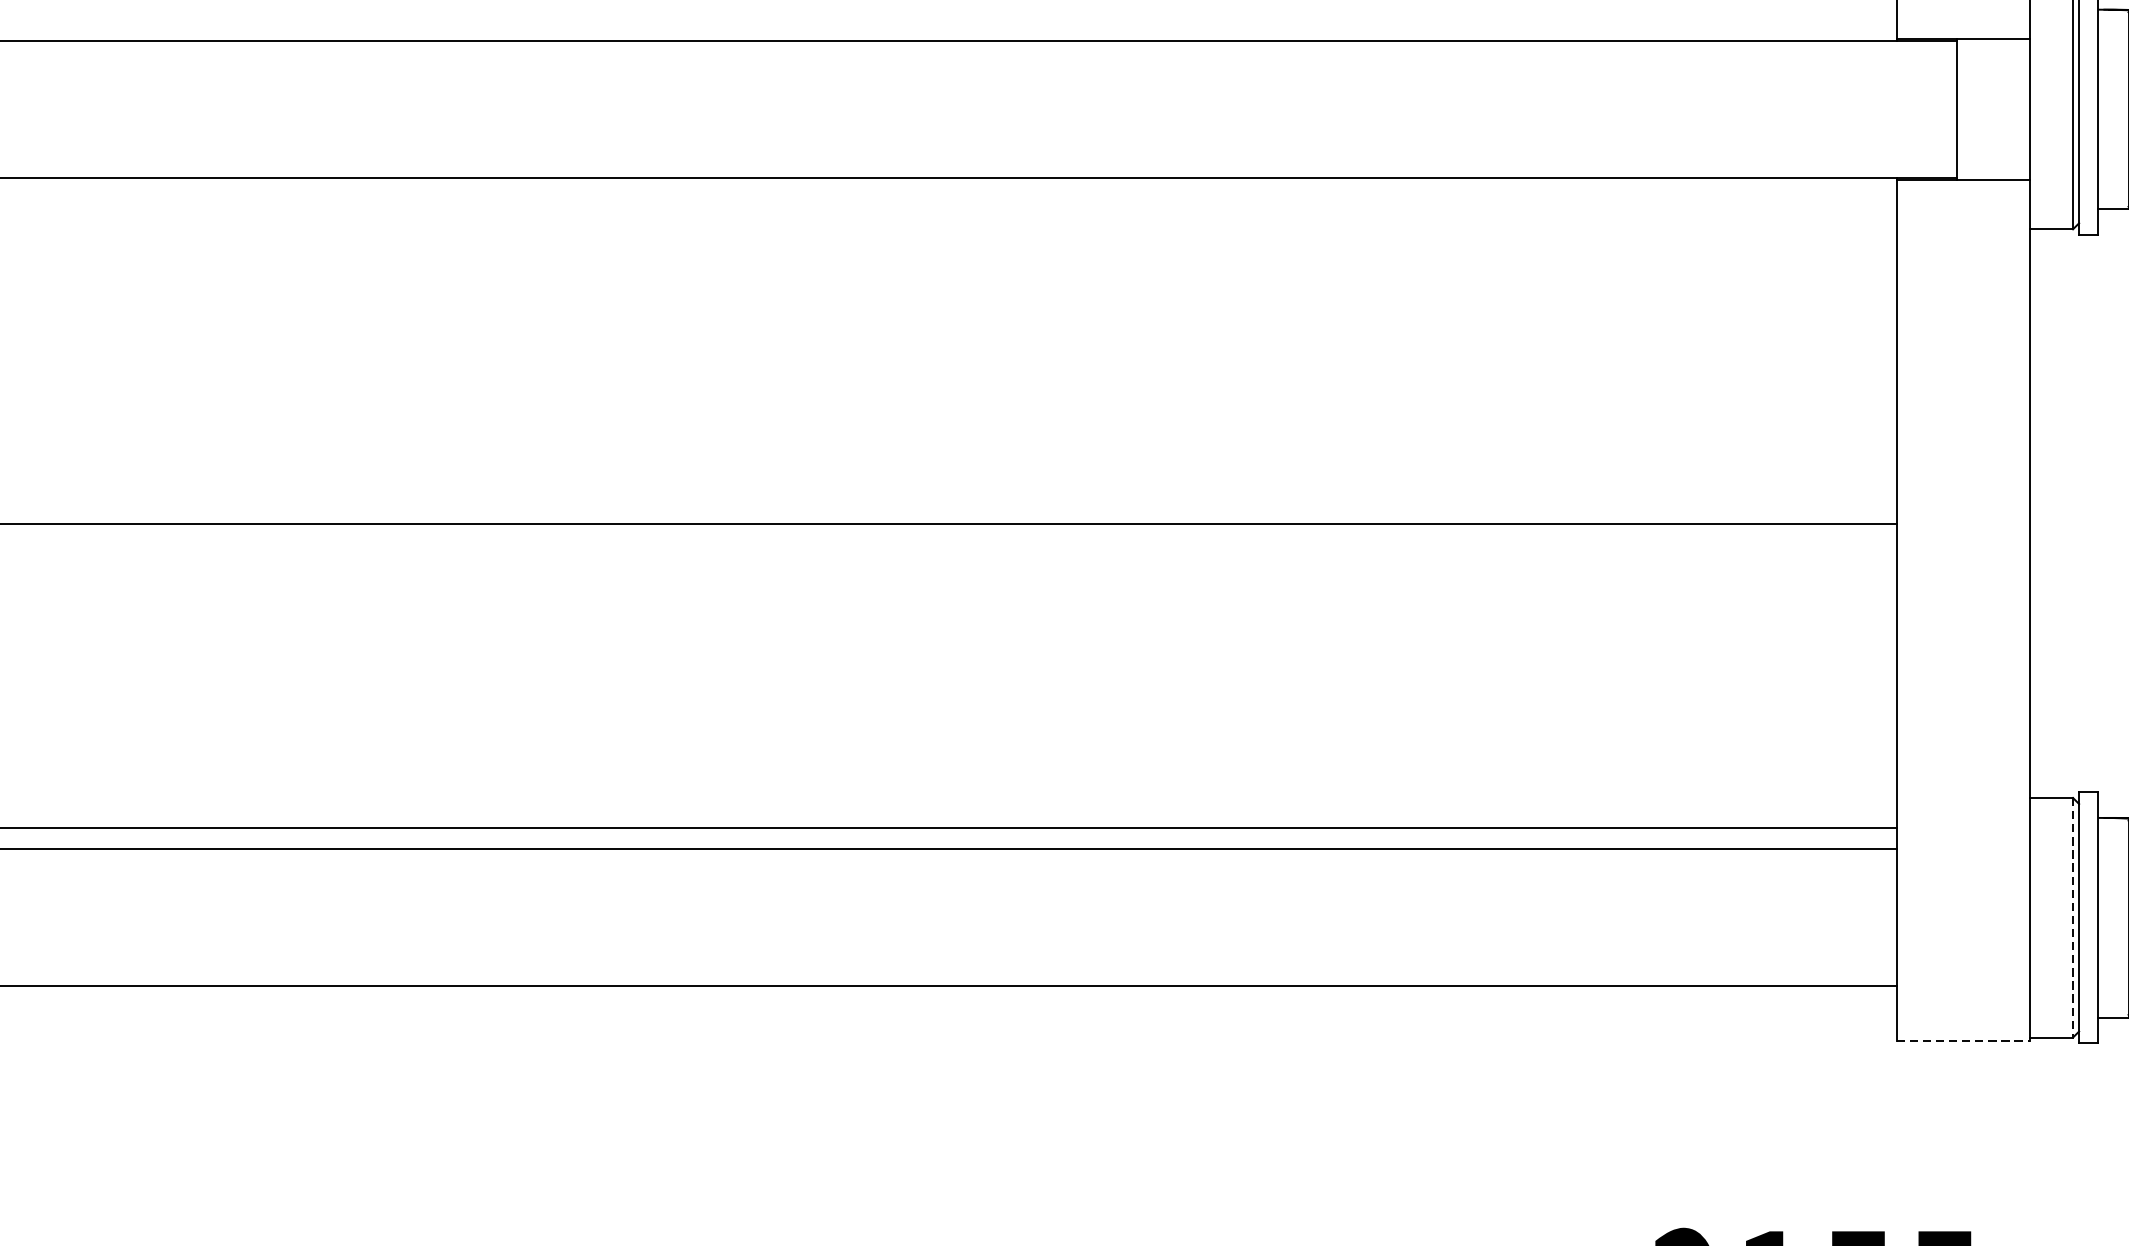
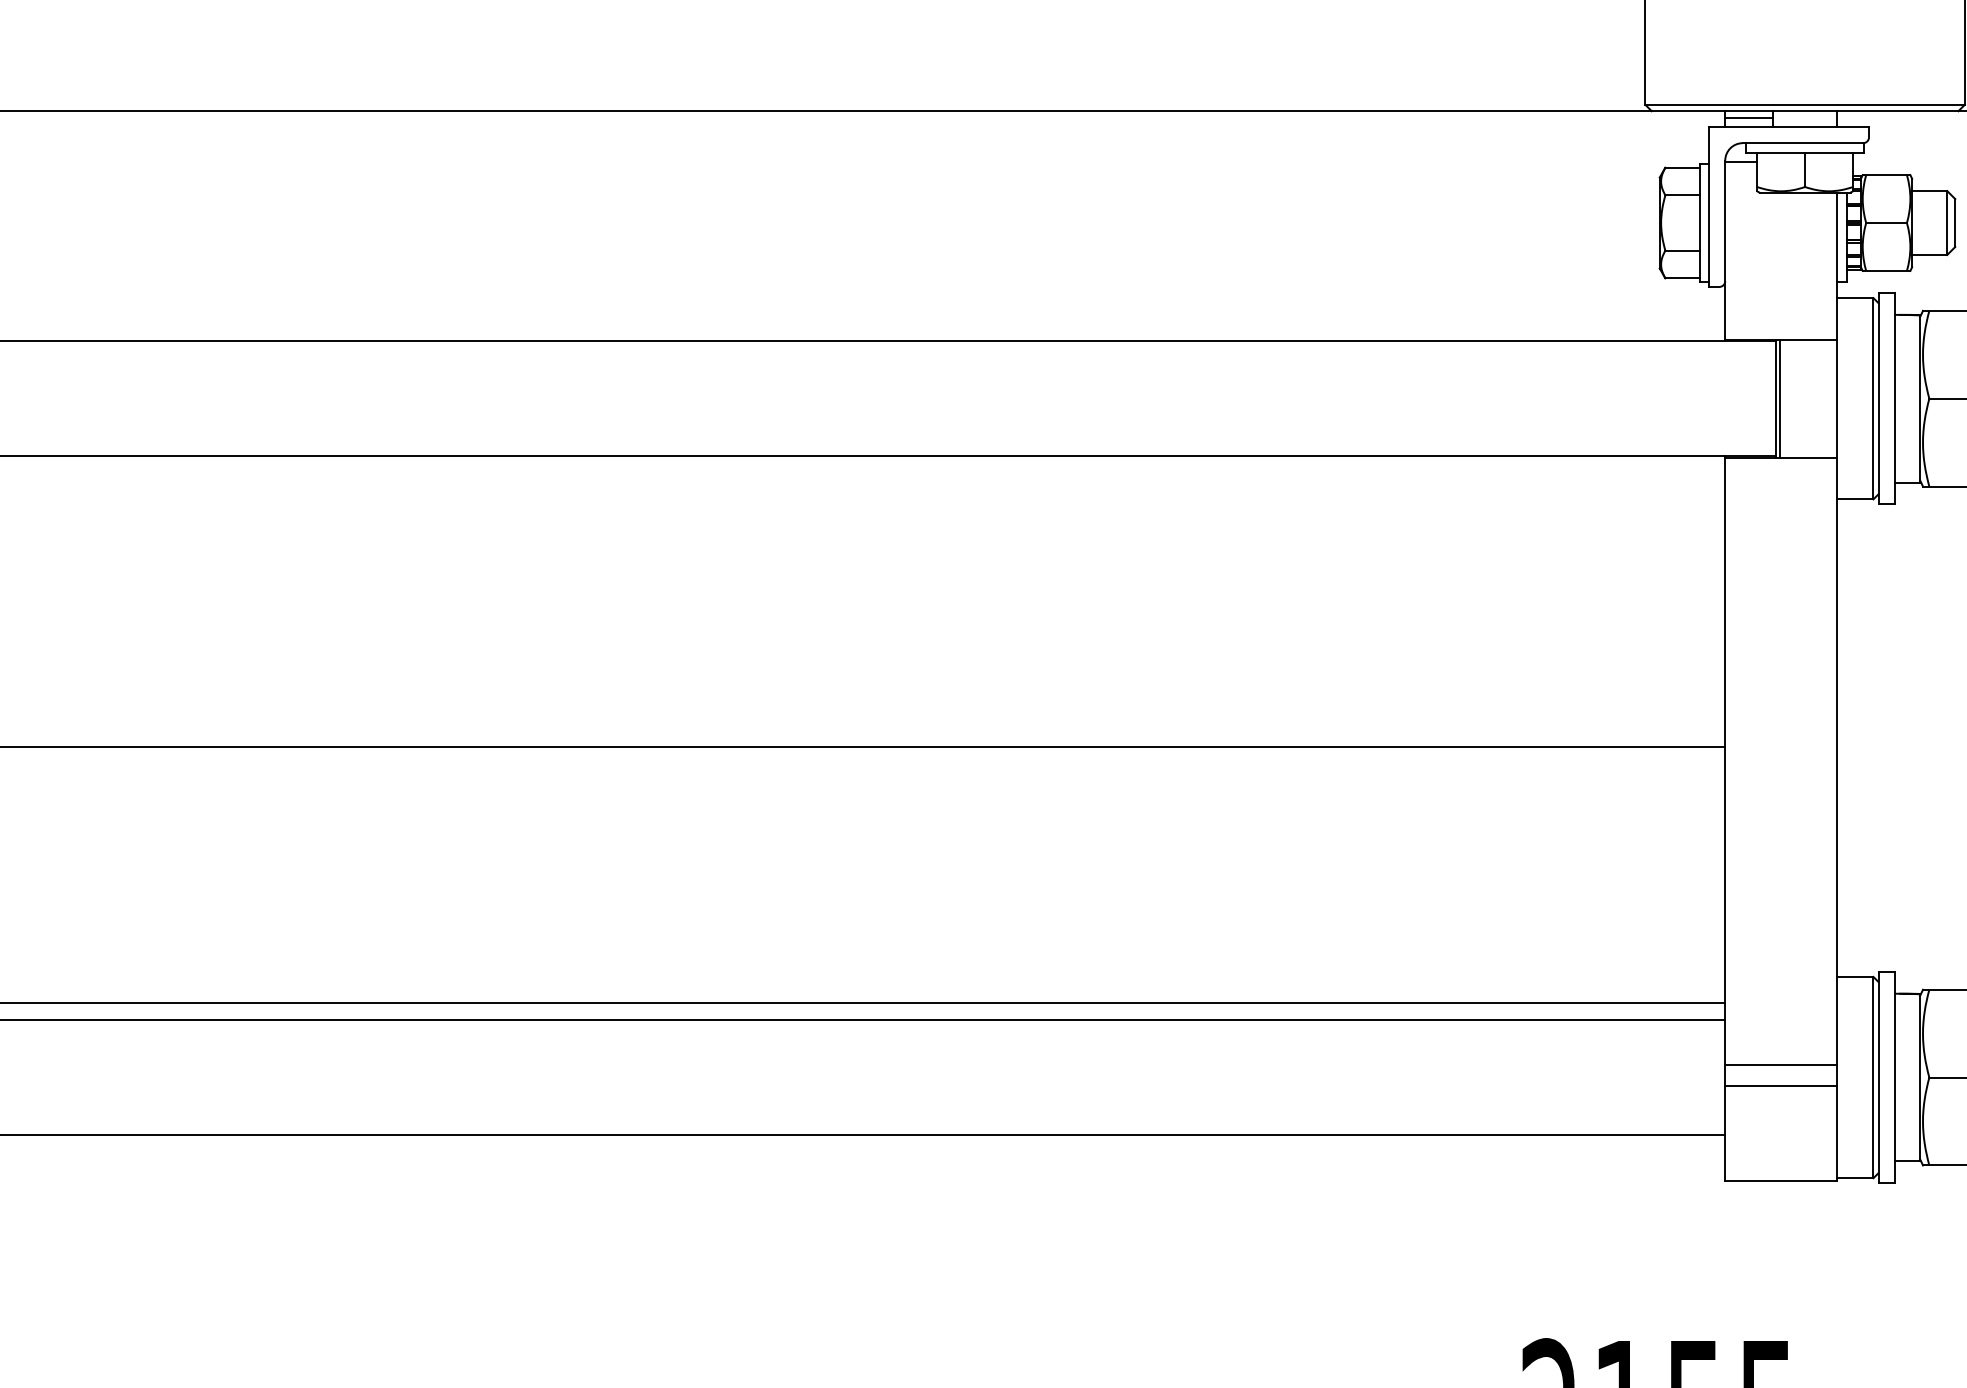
line: (1961, 109) -> (1779, 398), added
line: (1963, 903) -> (1781, 1065), added
line: (2073, 917) -> (1873, 1077), dashed -> solid
line: (1963, 928) -> (1781, 1086), added
line: (1963, 1041) -> (1781, 1181), dashed -> solid

